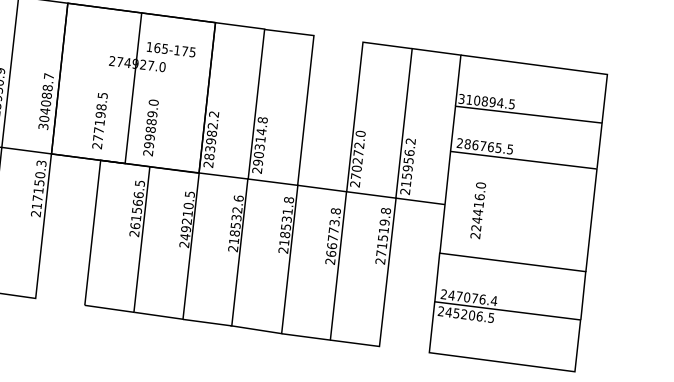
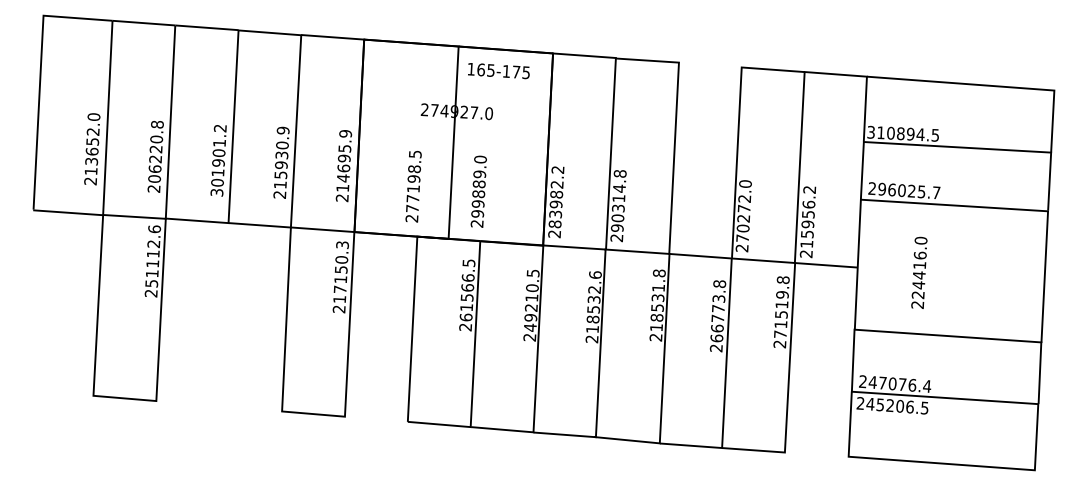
text: (170, 50) -> (498, 71), moved
text: (46, 101) -> (344, 165), 304088.7 -> 214695.9
text: (489, 147) -> (909, 191), 286765.5 -> 296025.7
text: (478, 210) -> (919, 272), moved

